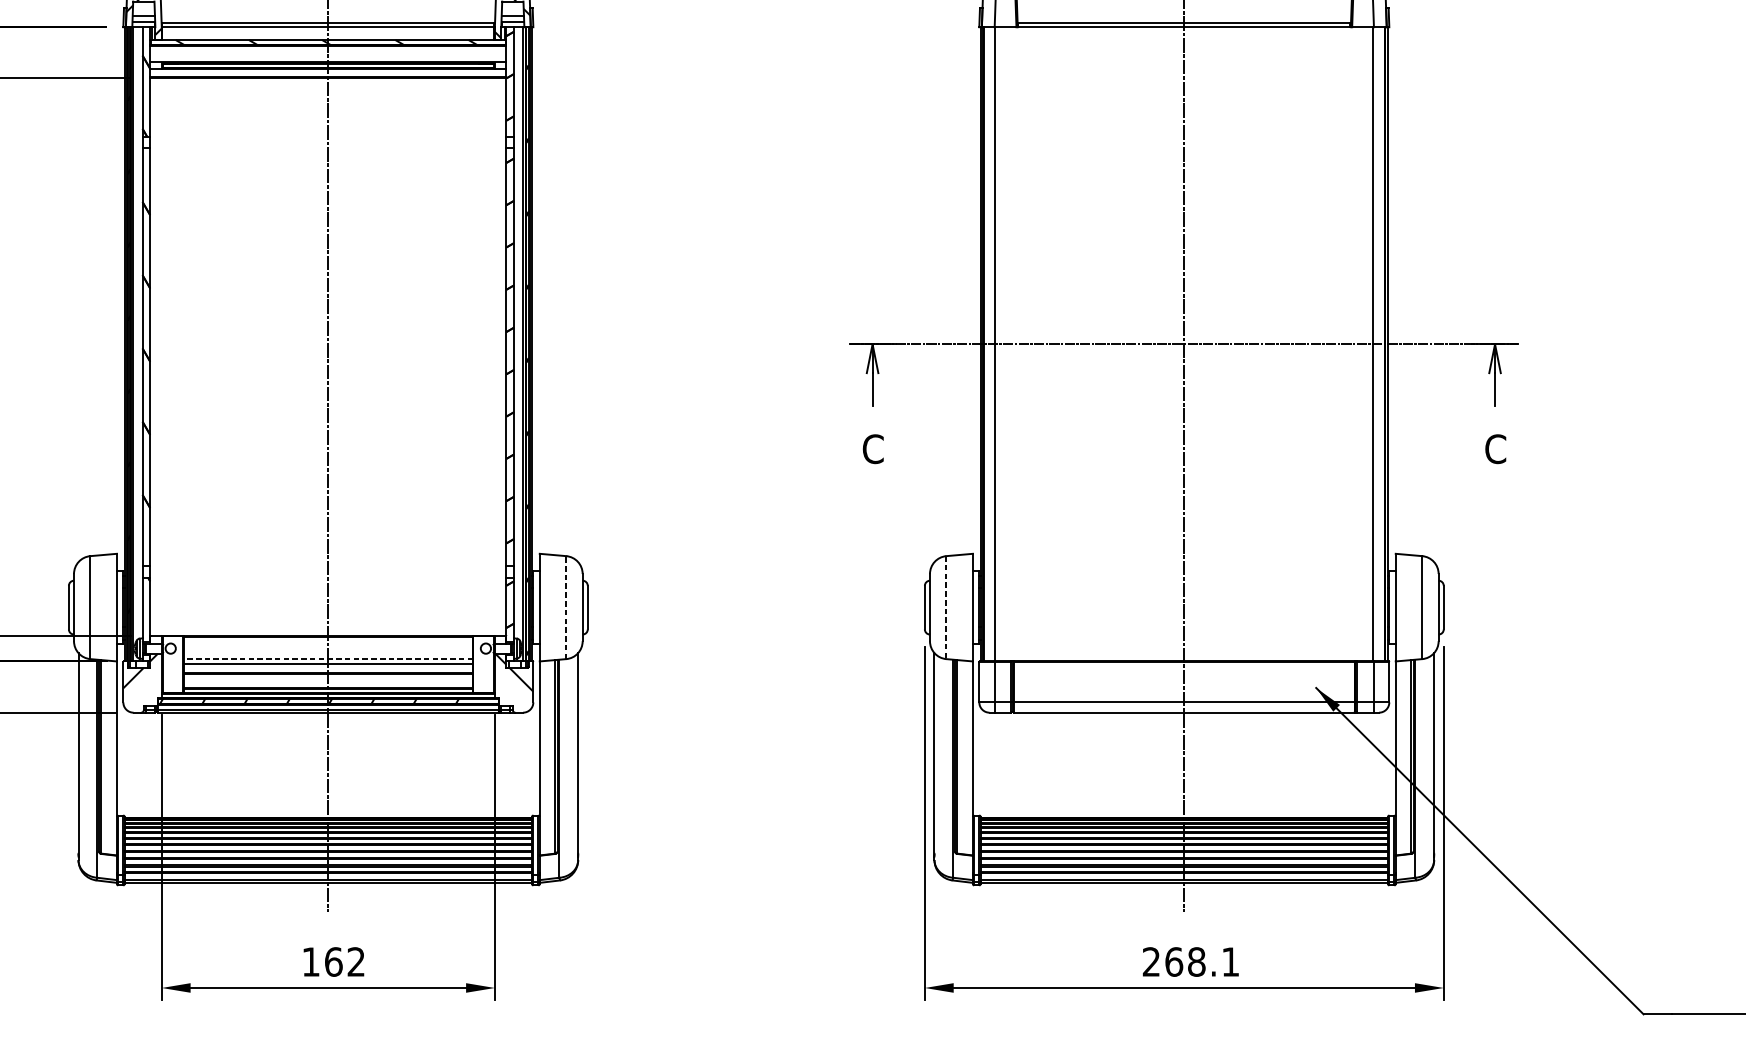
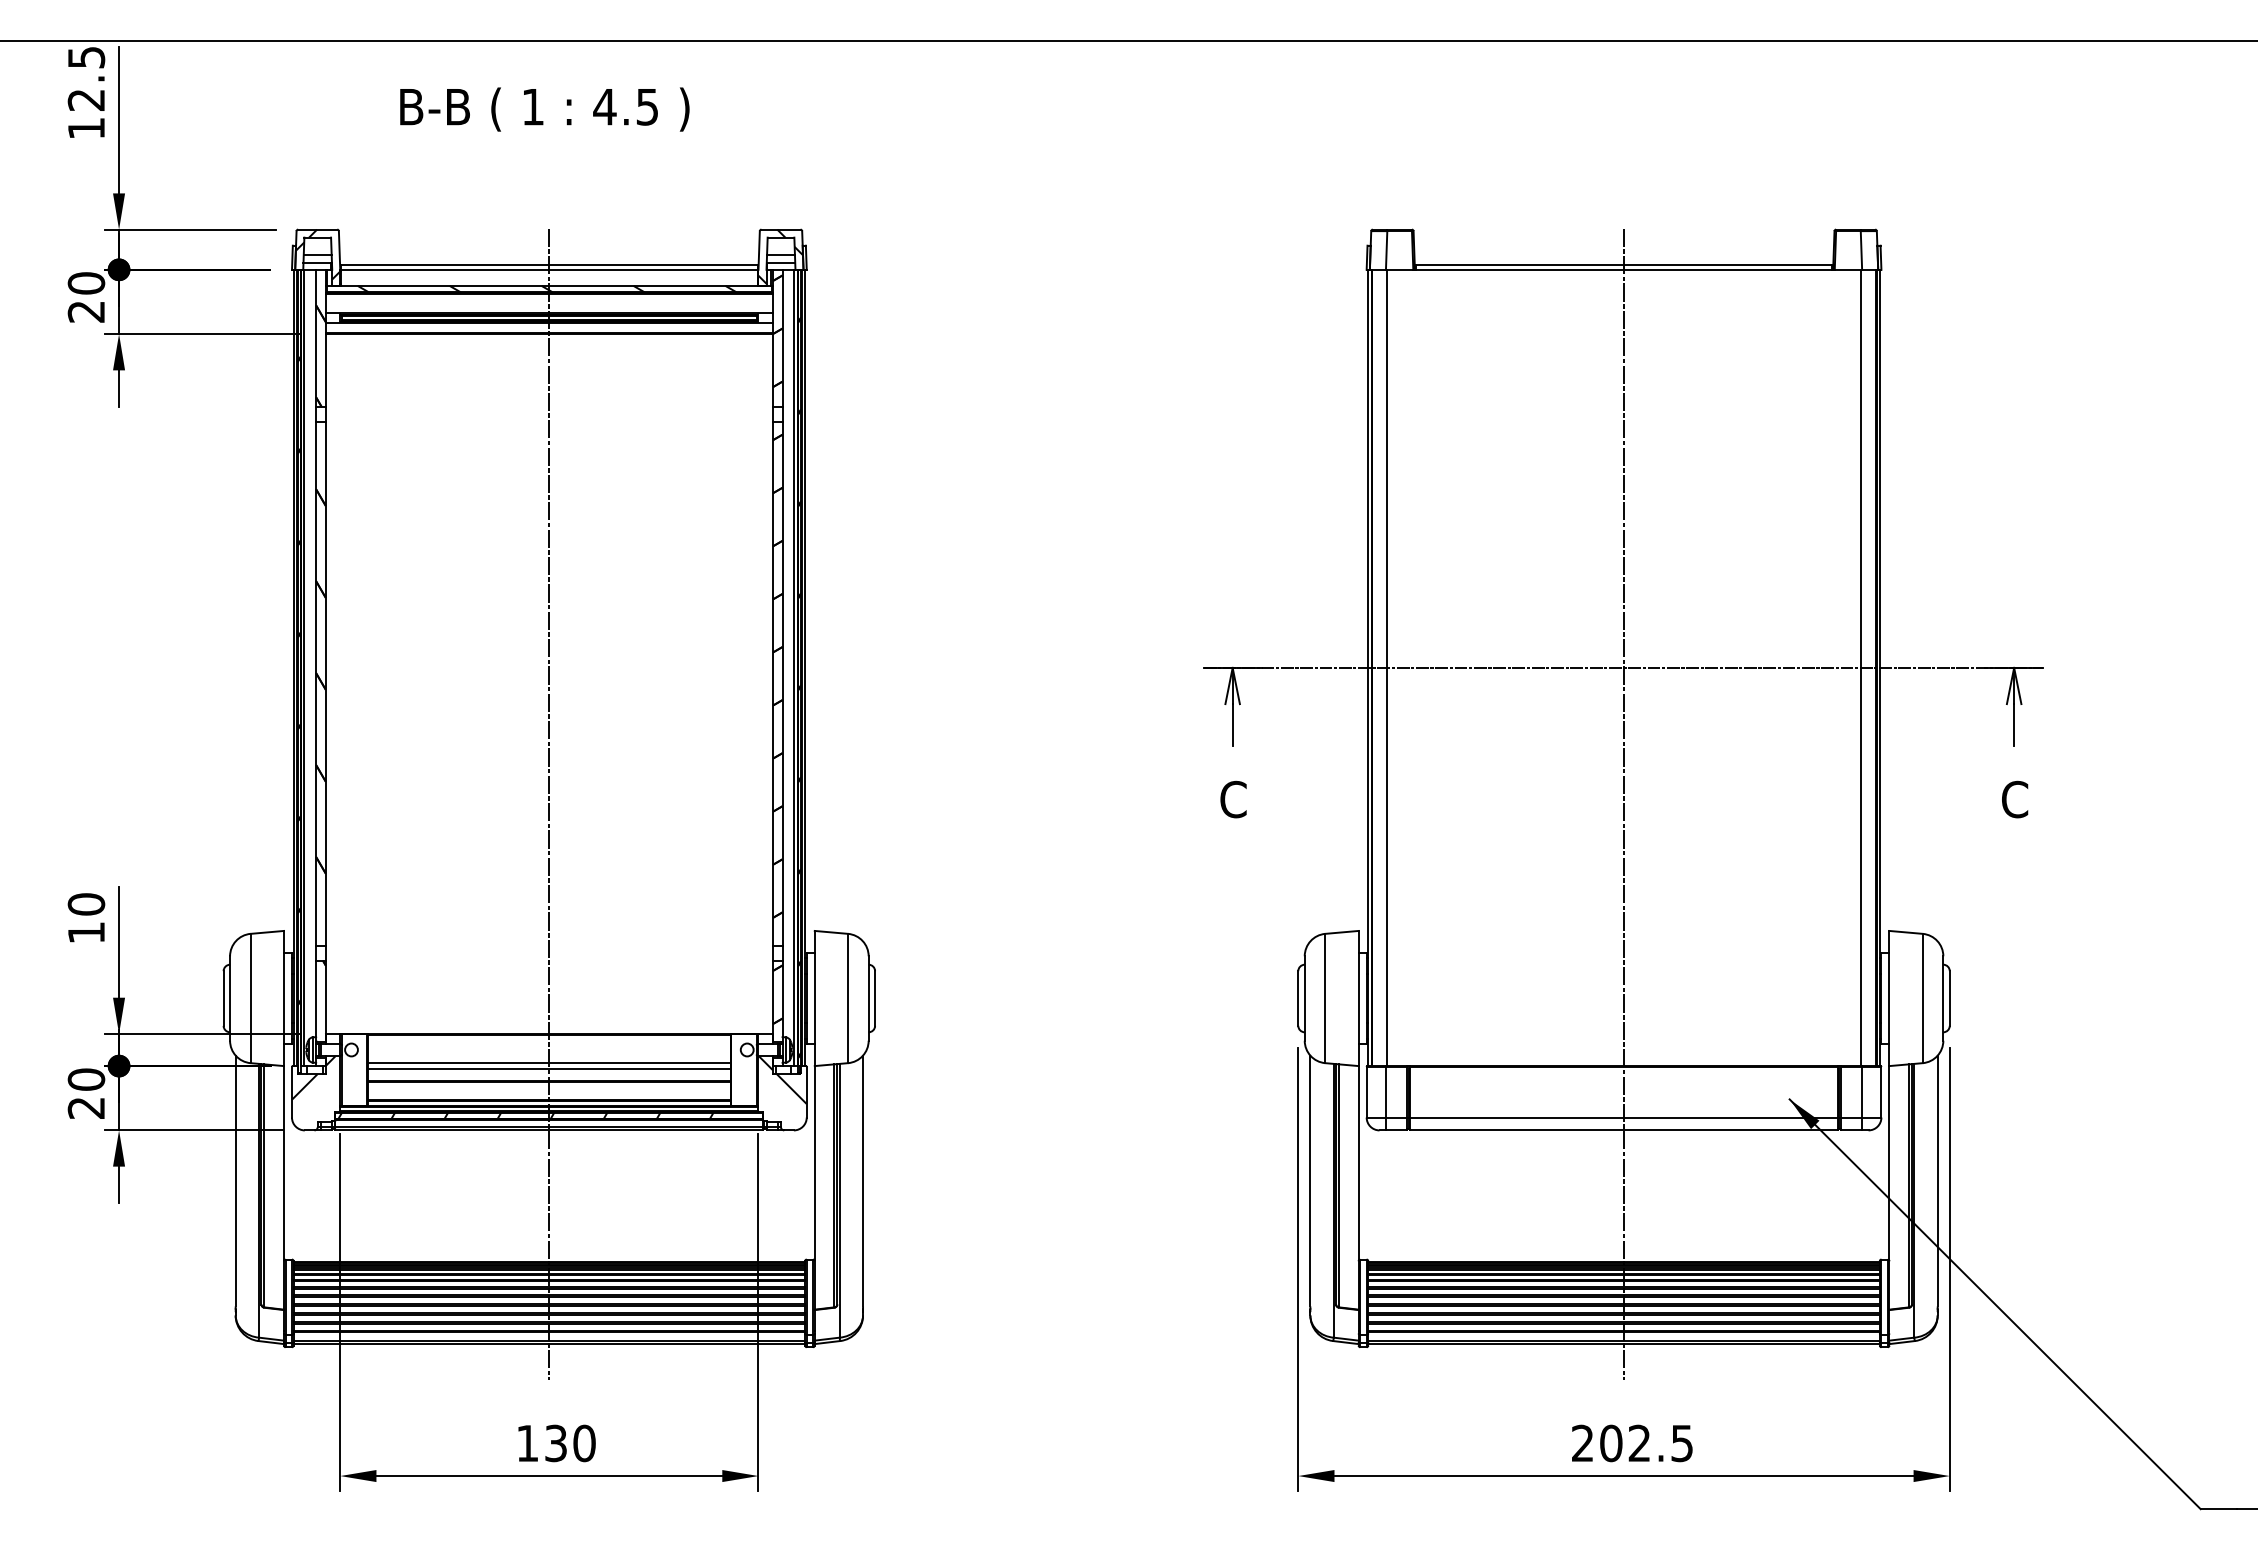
line: (566, 607) -> (848, 998), dashed -> solid
line: (946, 607) -> (1325, 998), dashed -> solid
line: (328, 658) -> (549, 1062), dashed -> solid
text: (345, 962) -> (570, 1443), 162 -> 130
text: (1202, 962) -> (1646, 1443), 268.1 -> 202.5

